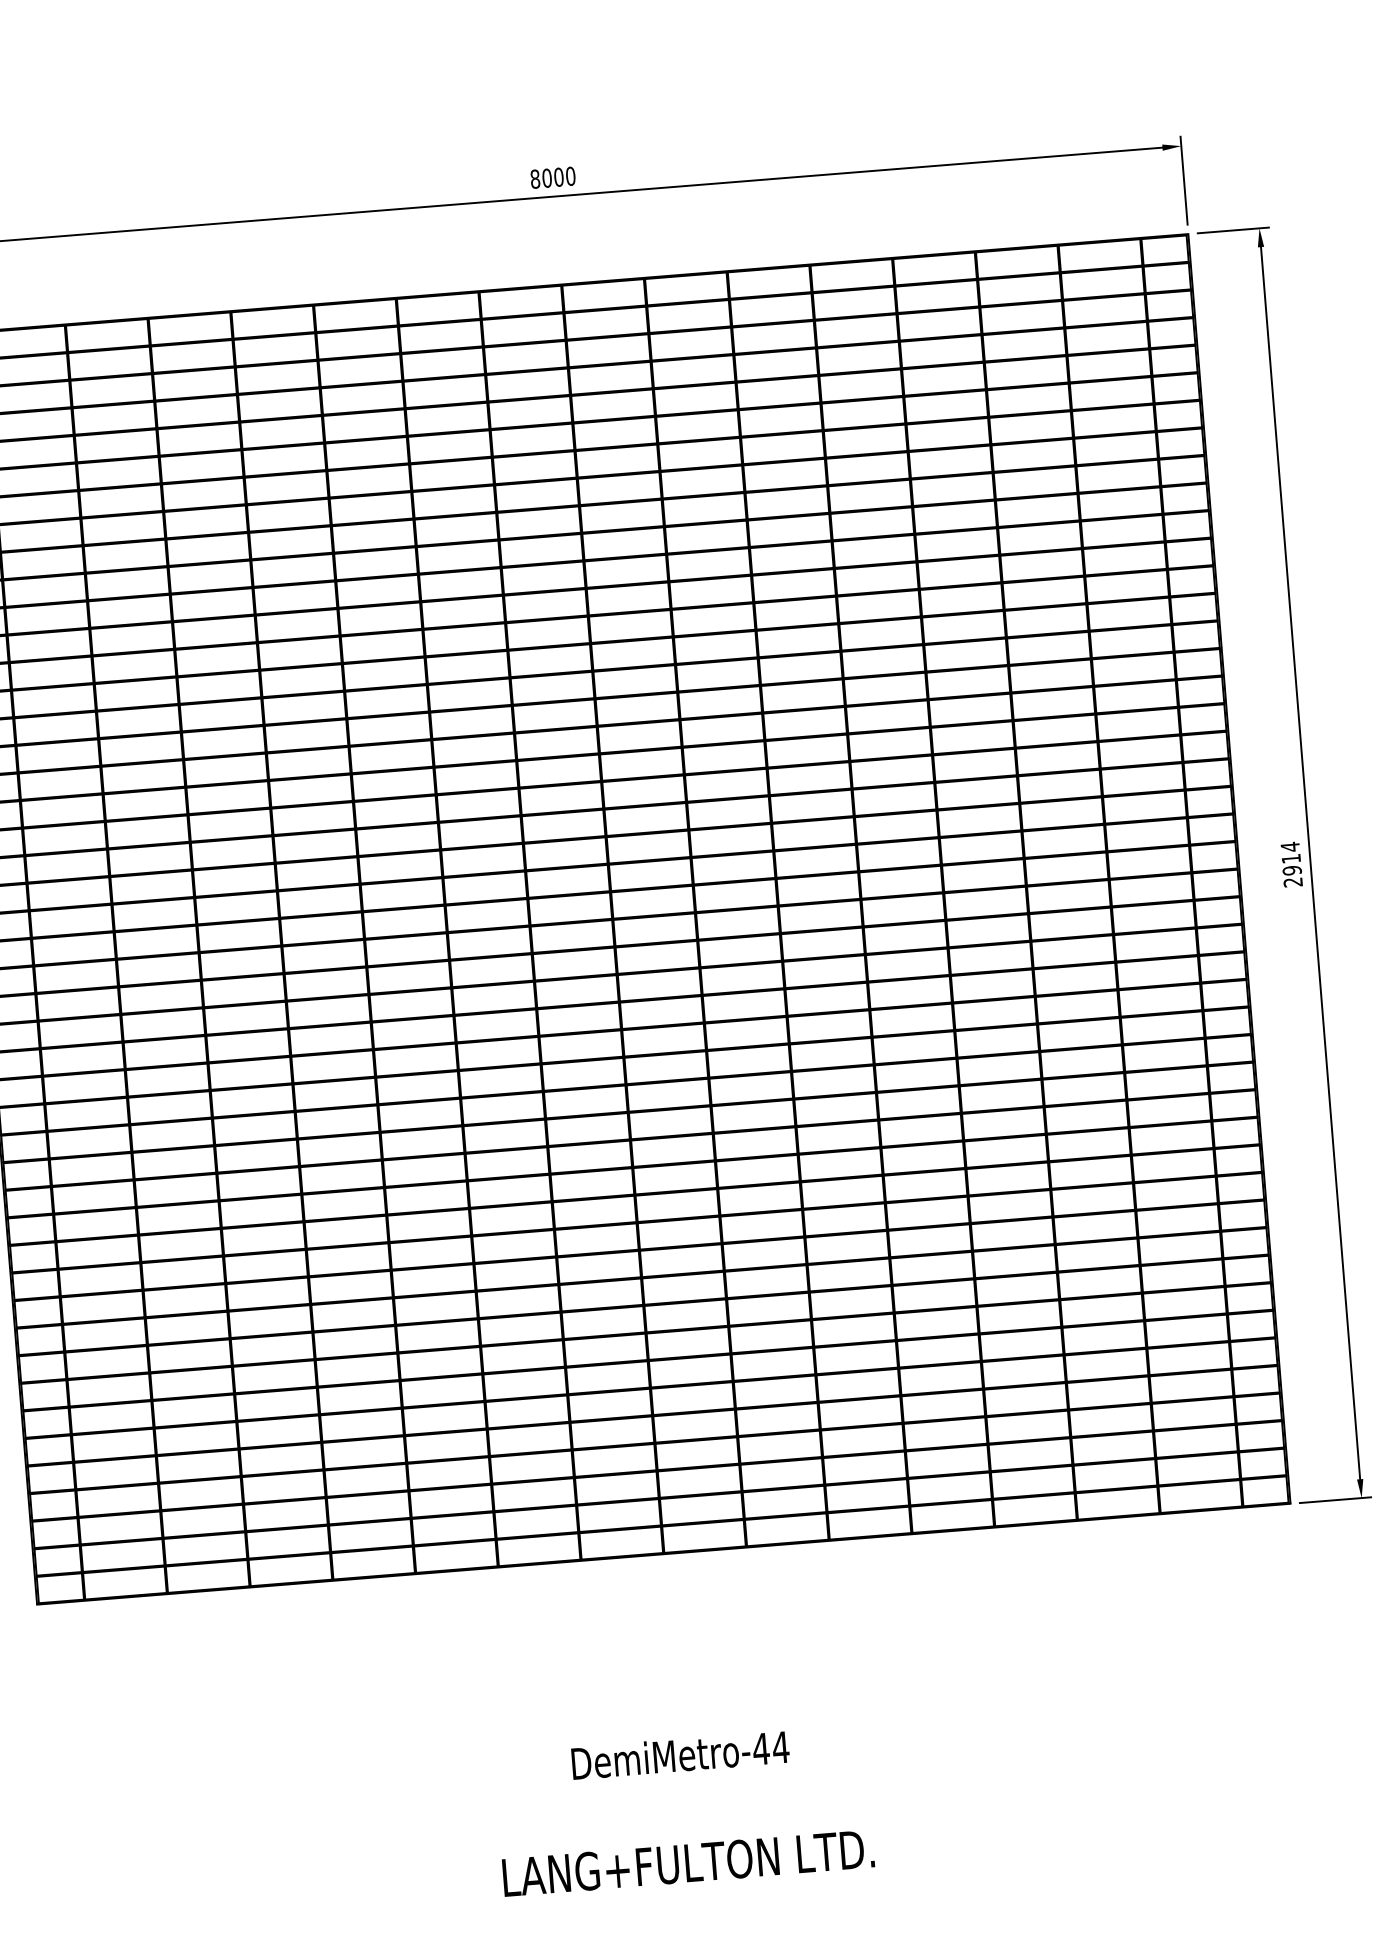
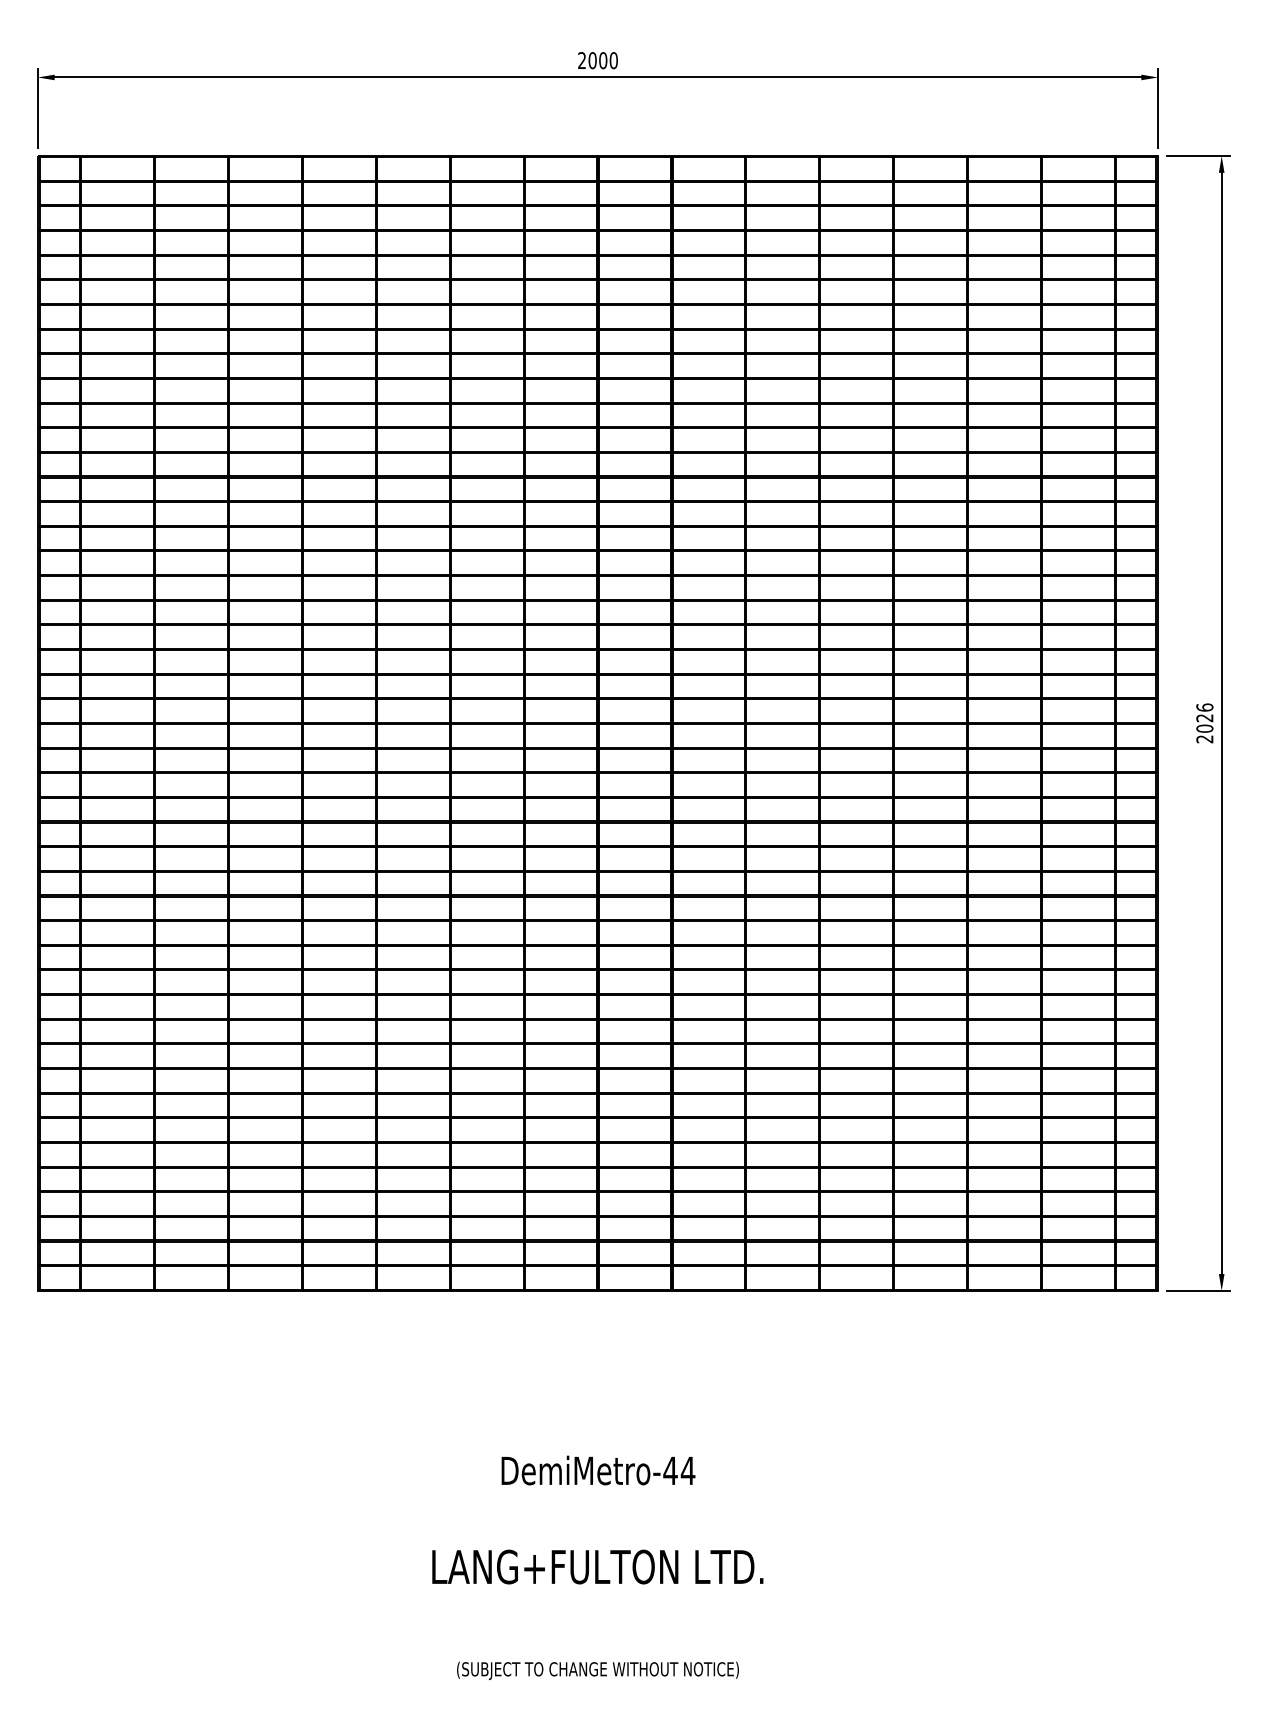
text: (535, 178) -> (582, 60), 8000 -> 2000
text: (1290, 858) -> (1204, 717), 2914 -> 2026

